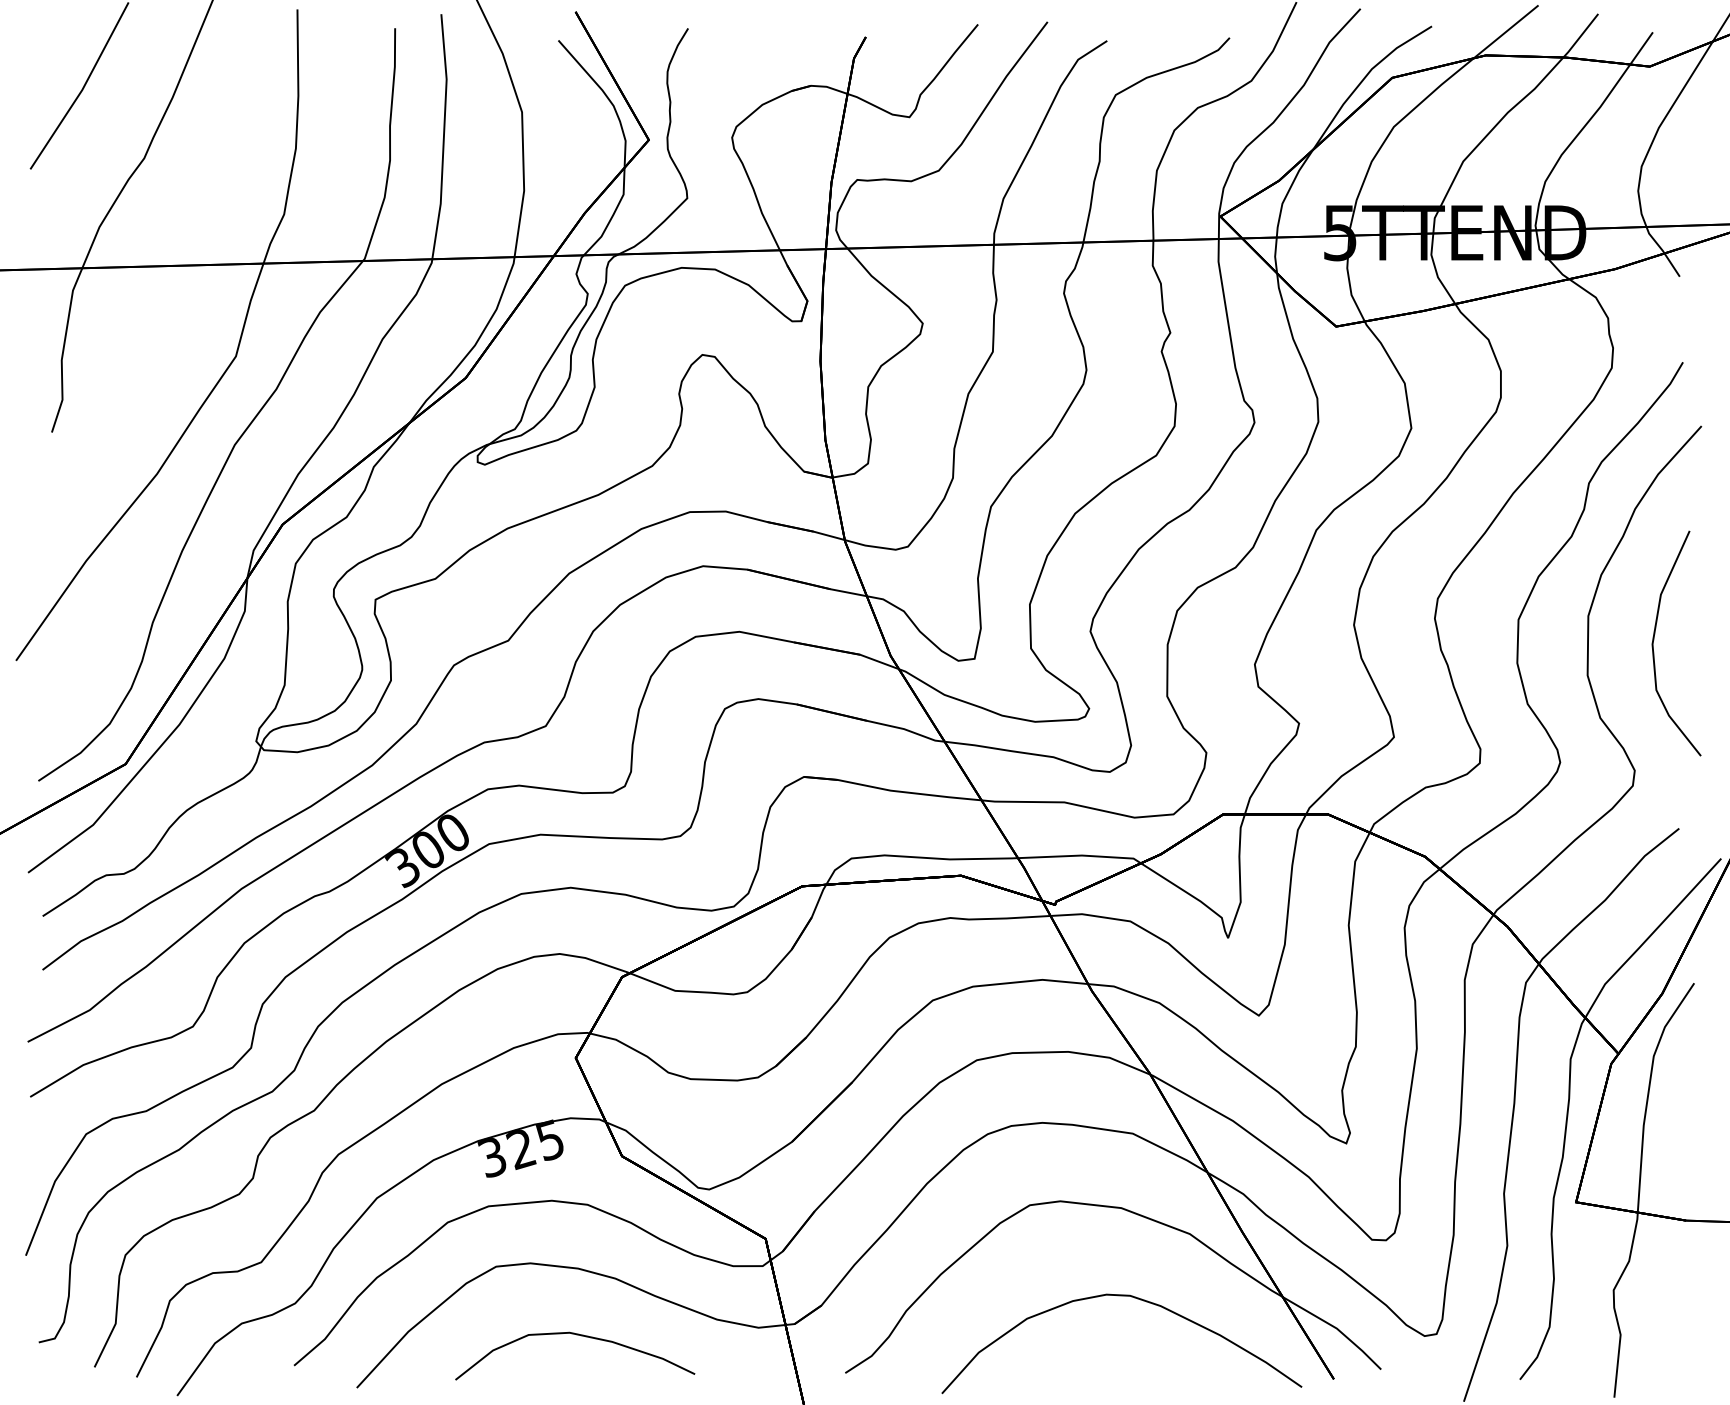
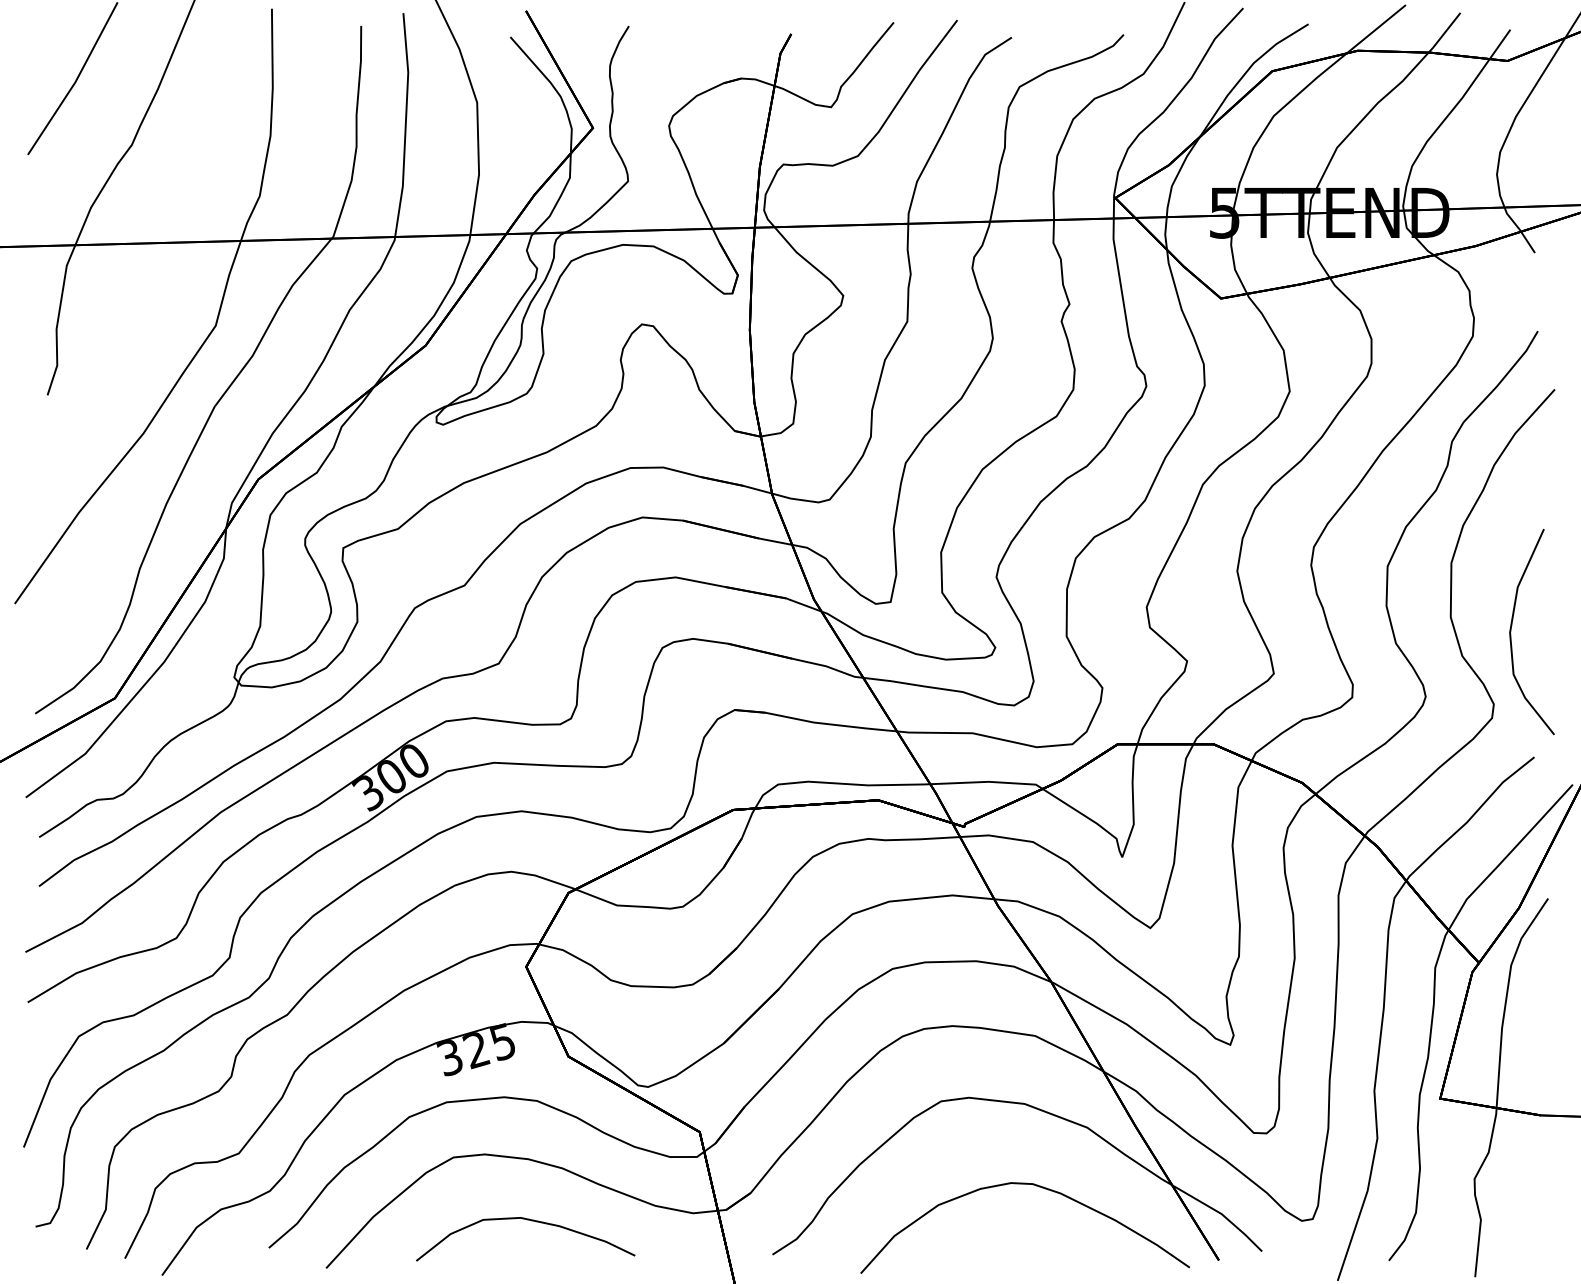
curve: (1654, 640) -> (1511, 629), moved

